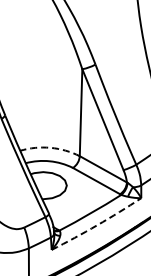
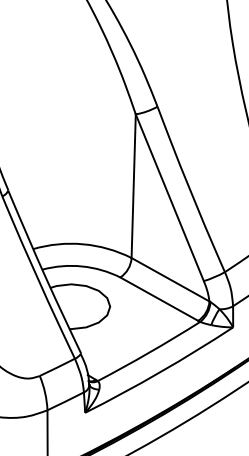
arc: (50, 147) -> (83, 243), dashed -> solid
arc: (97, 225) -> (160, 372), dashed -> solid

